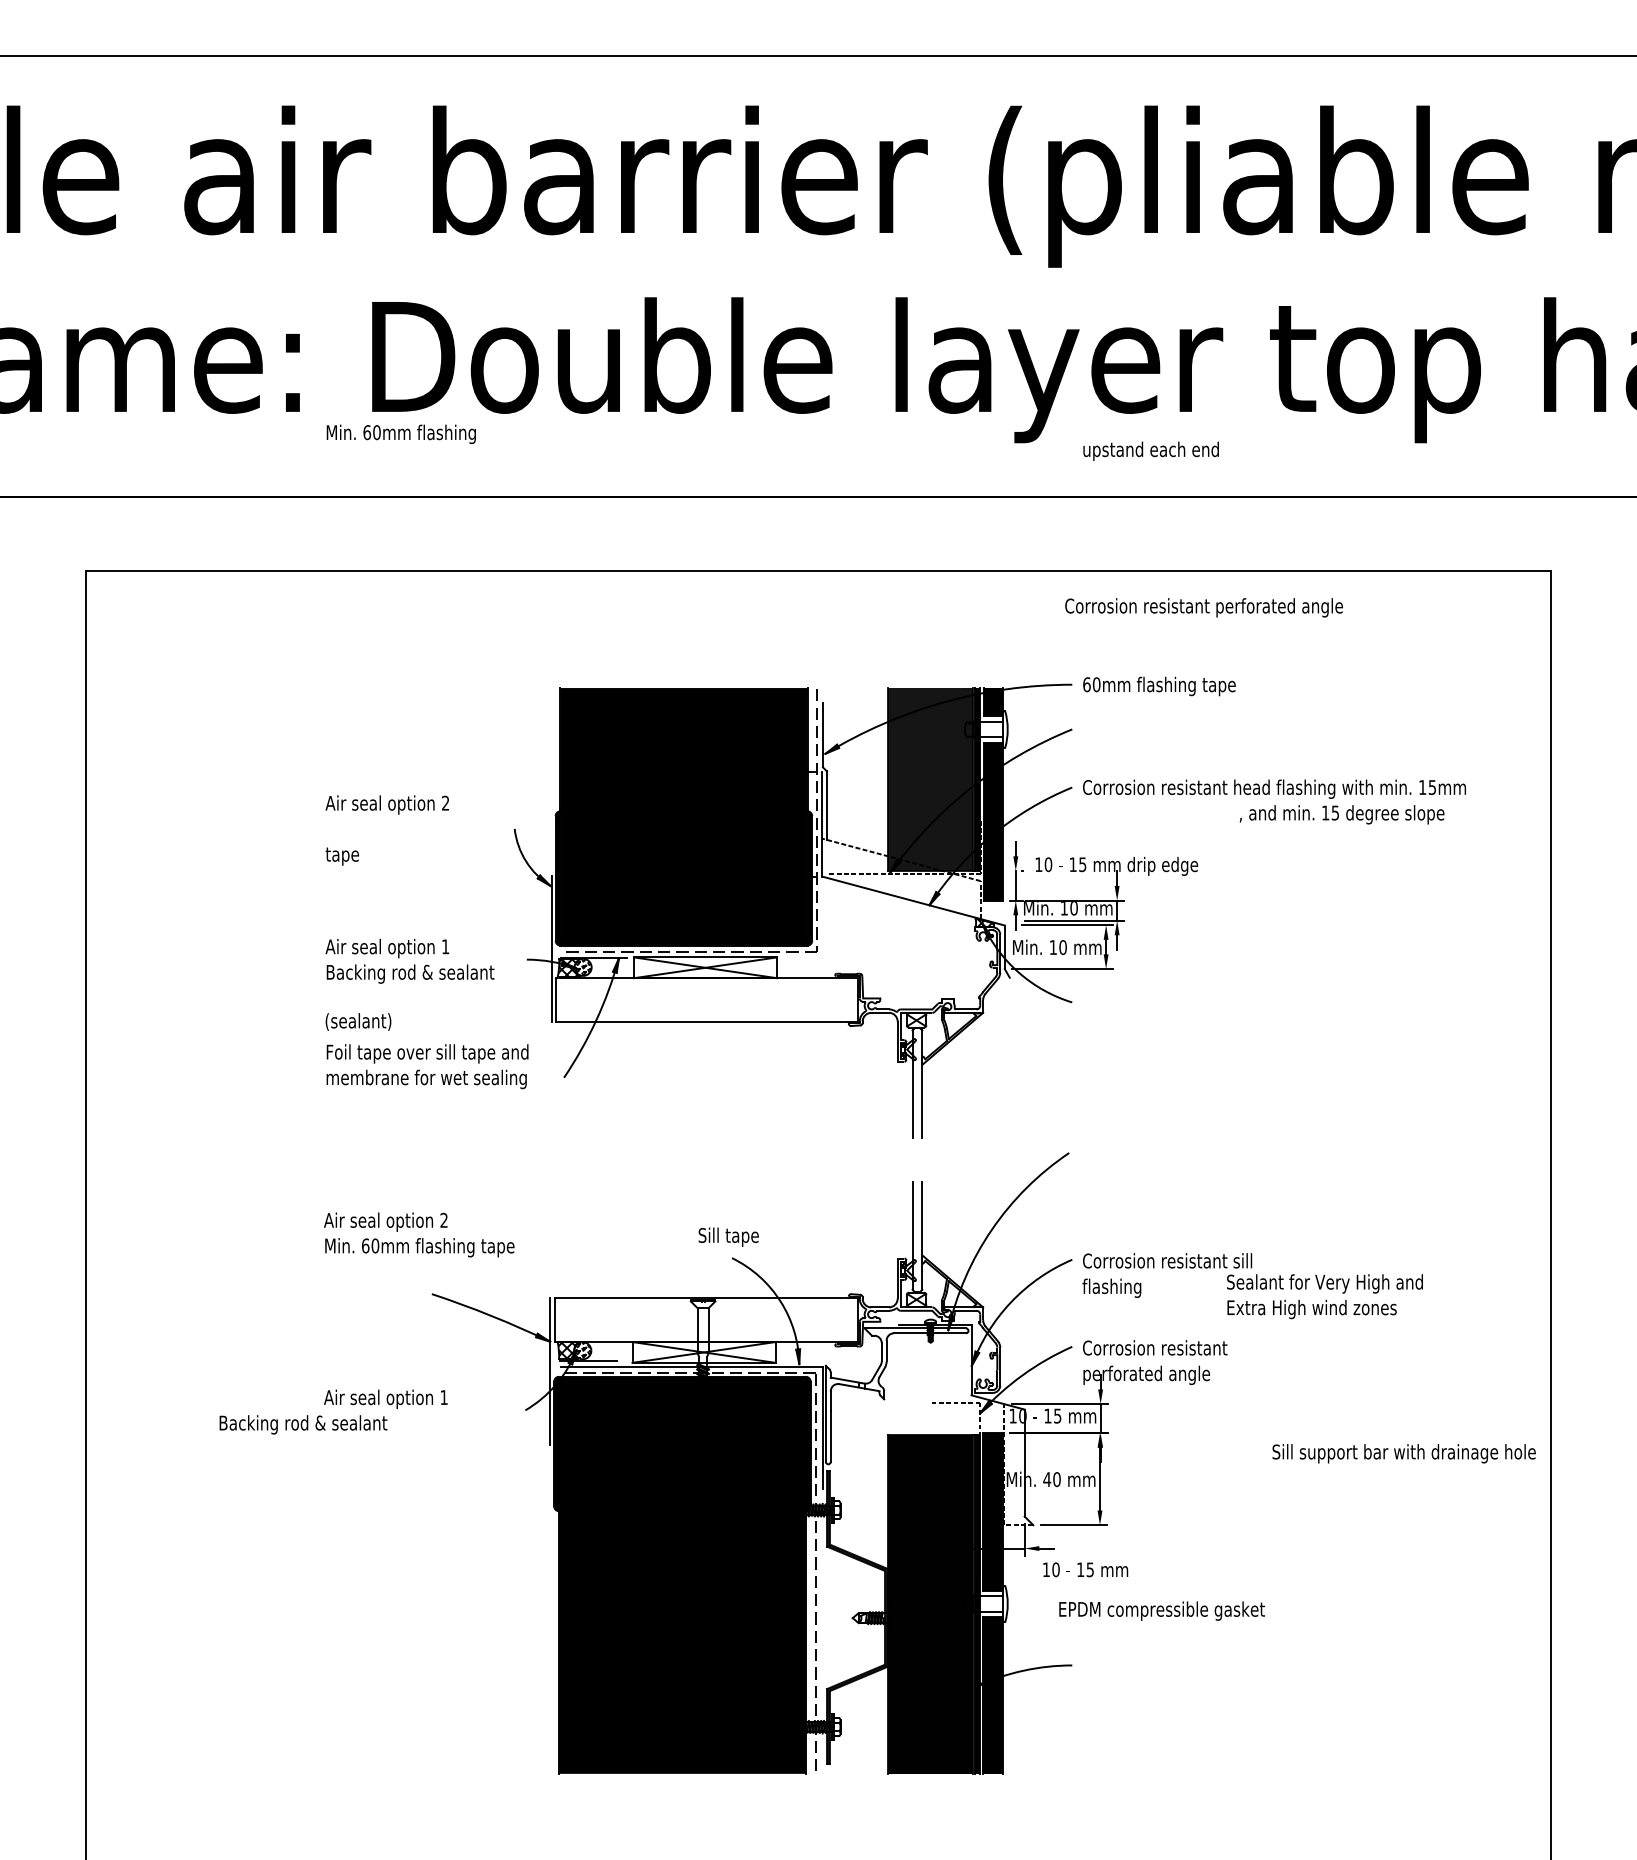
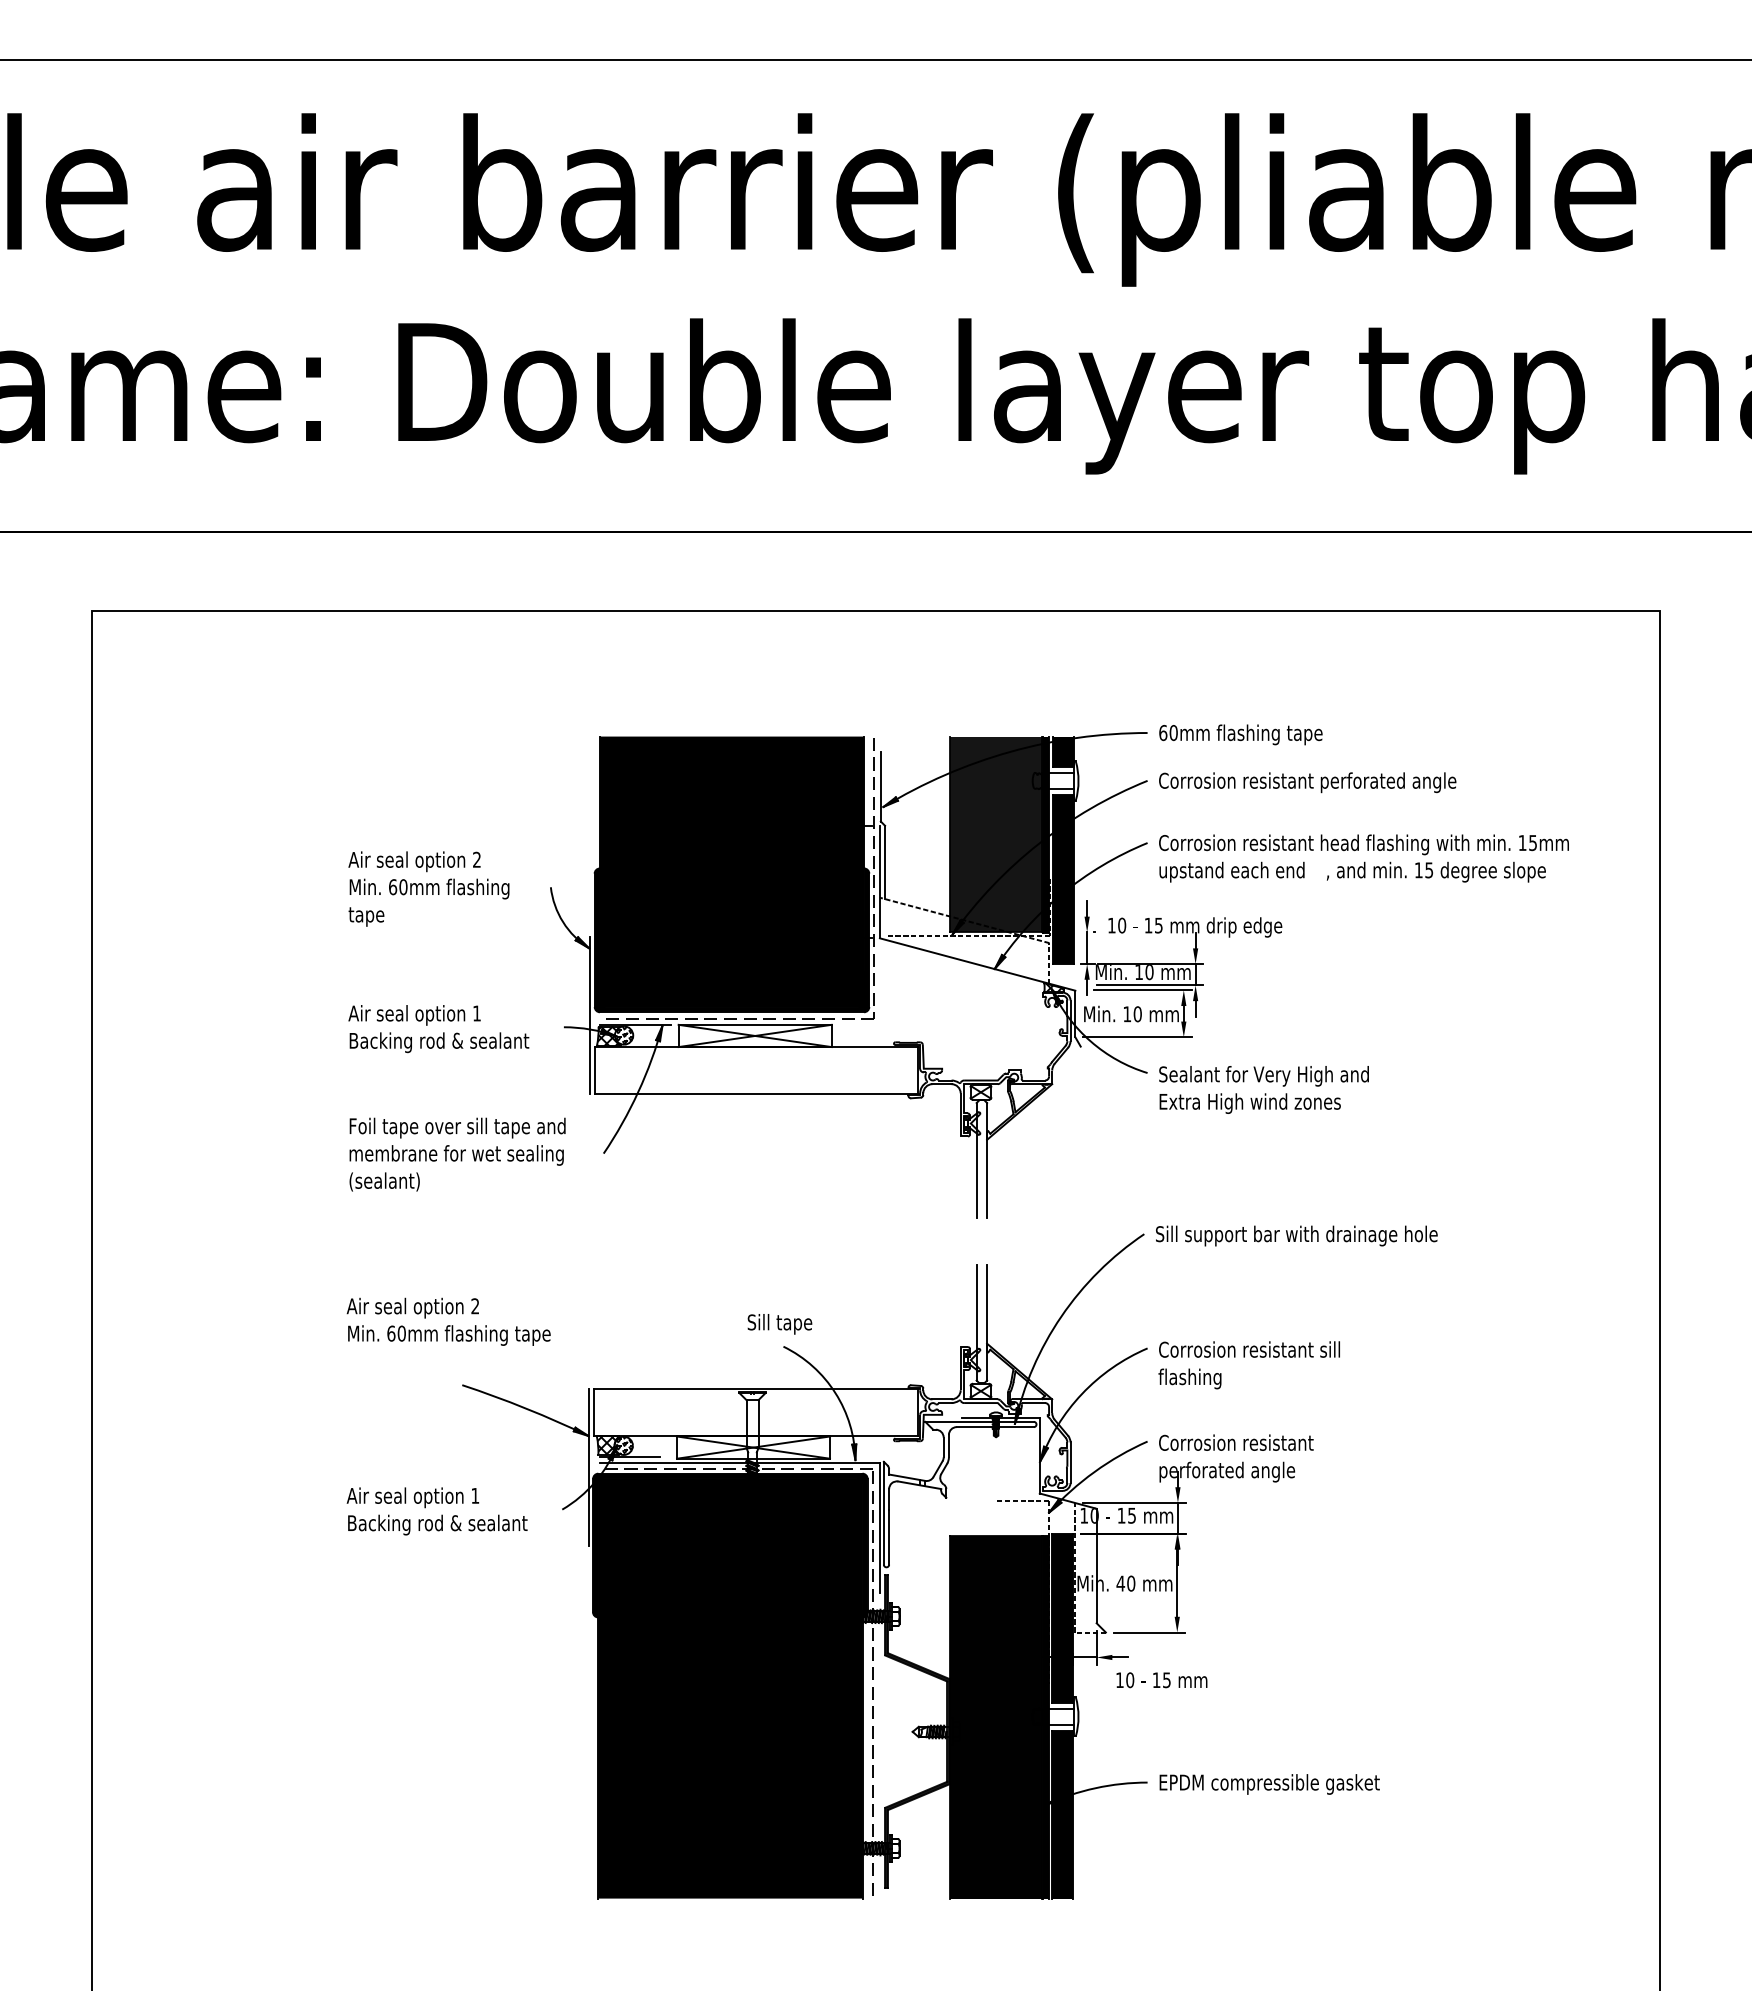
text: (401, 433) -> (429, 888), moved
text: (1150, 450) -> (1231, 871), moved
text: (1203, 607) -> (1307, 782), moved
text: (358, 1021) -> (384, 1181), moved
text: (1324, 1296) -> (1263, 1089), moved
text: (303, 1424) -> (437, 1524), moved
text: (1403, 1453) -> (1296, 1235), moved
text: (1161, 1611) -> (1269, 1784), moved

